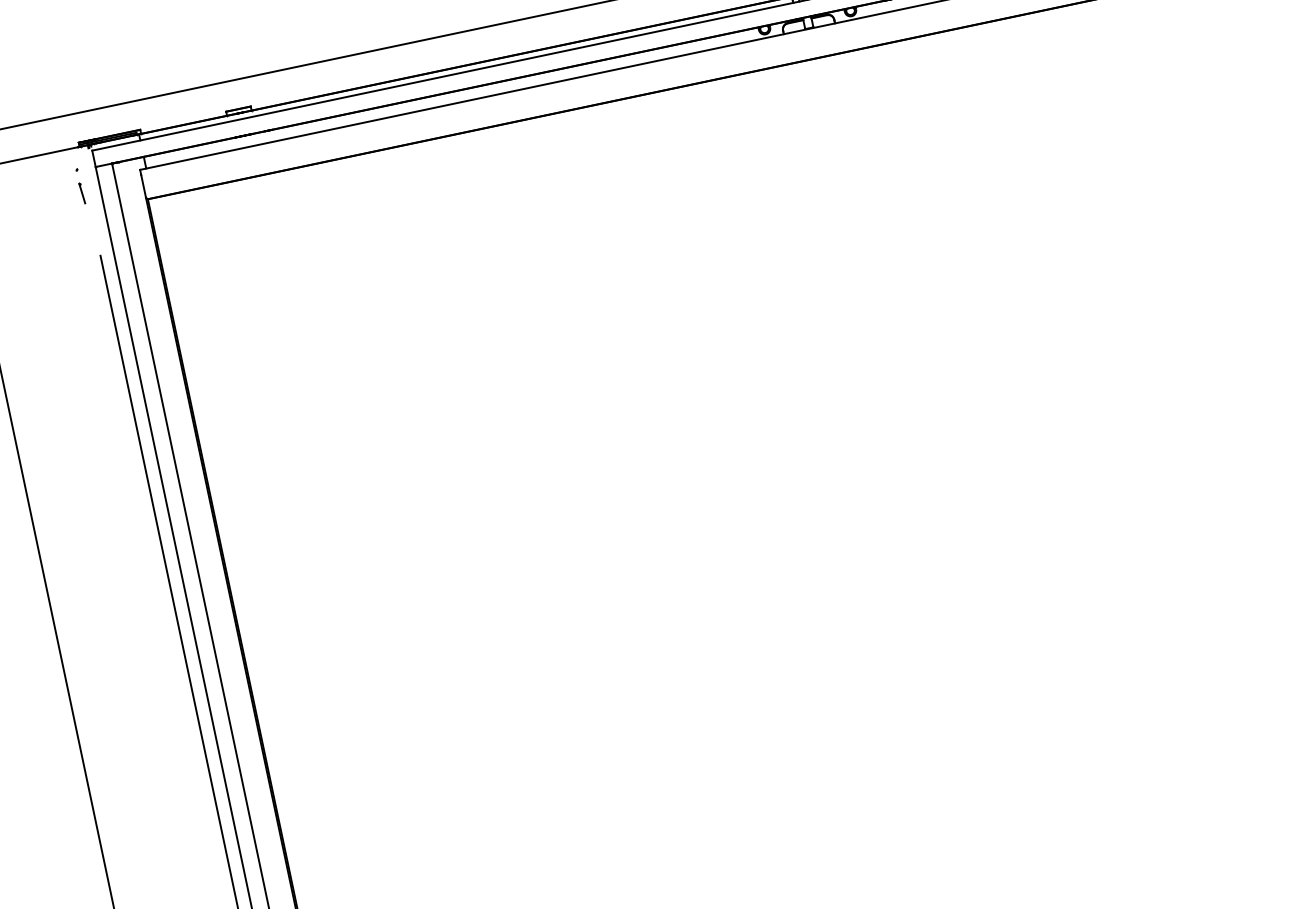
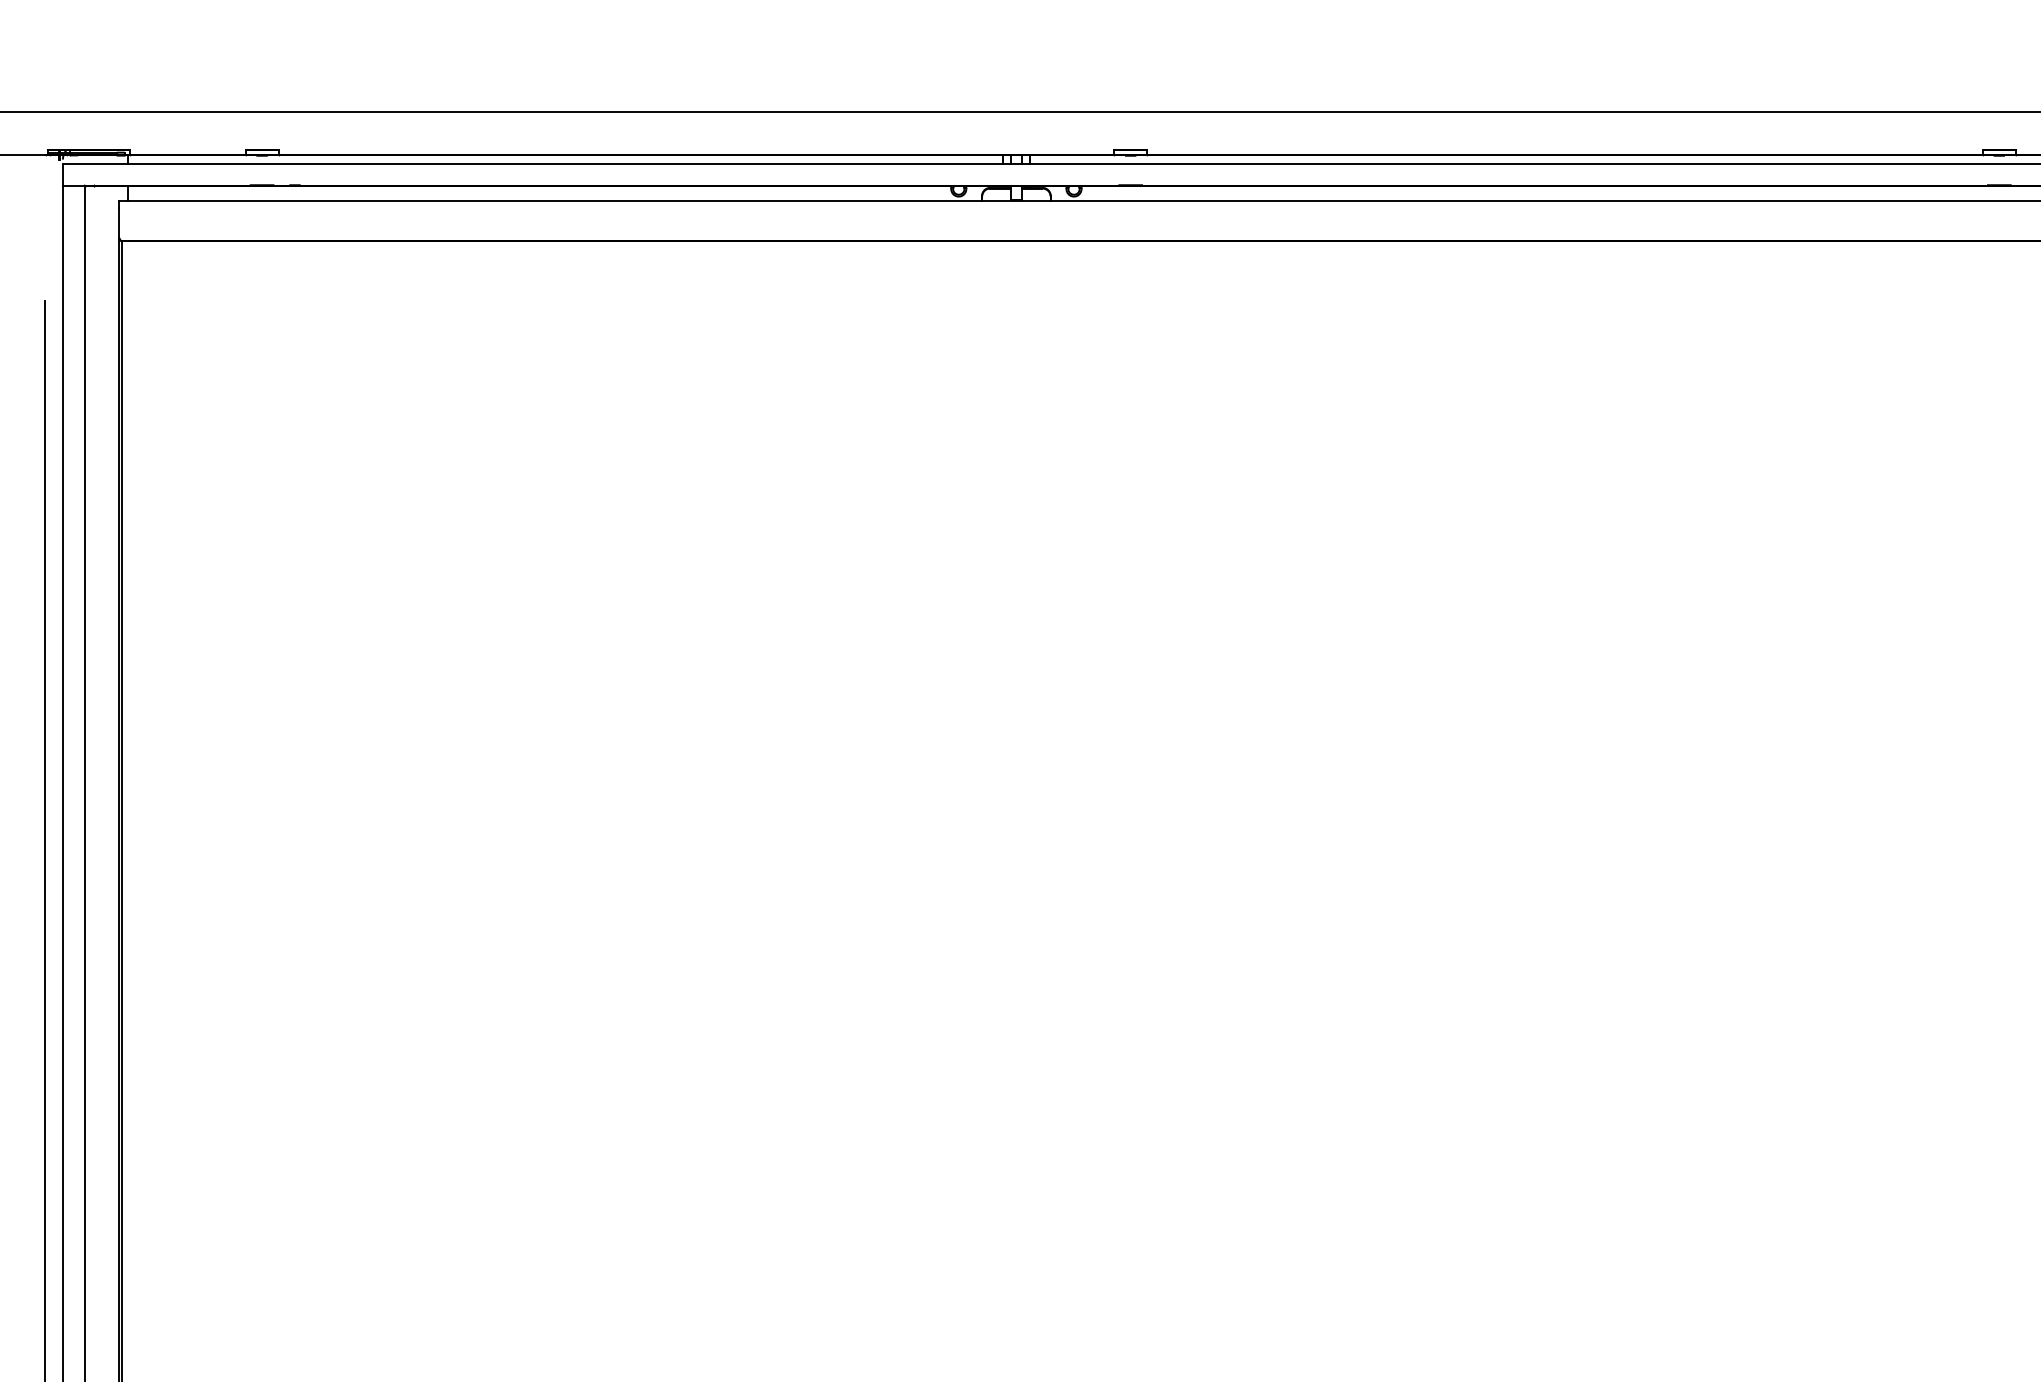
part: (80, 186) -> (38, 206), removed

